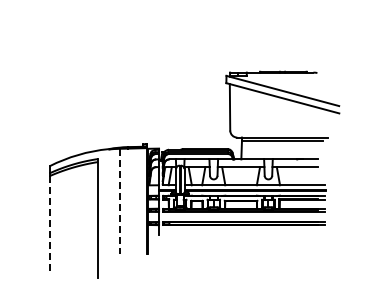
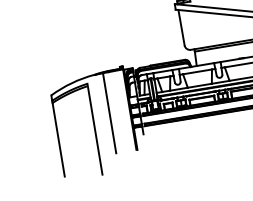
line: (120, 201) -> (109, 113), dashed -> solid
line: (49, 224) -> (58, 139), dashed -> solid

